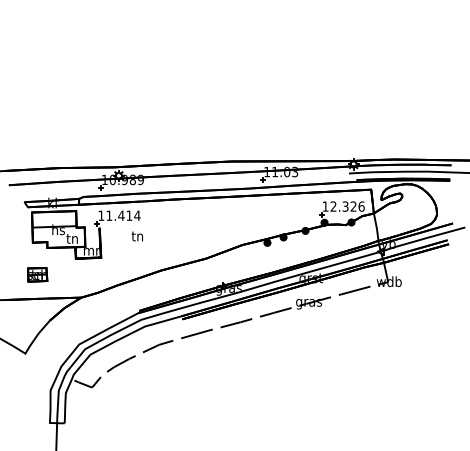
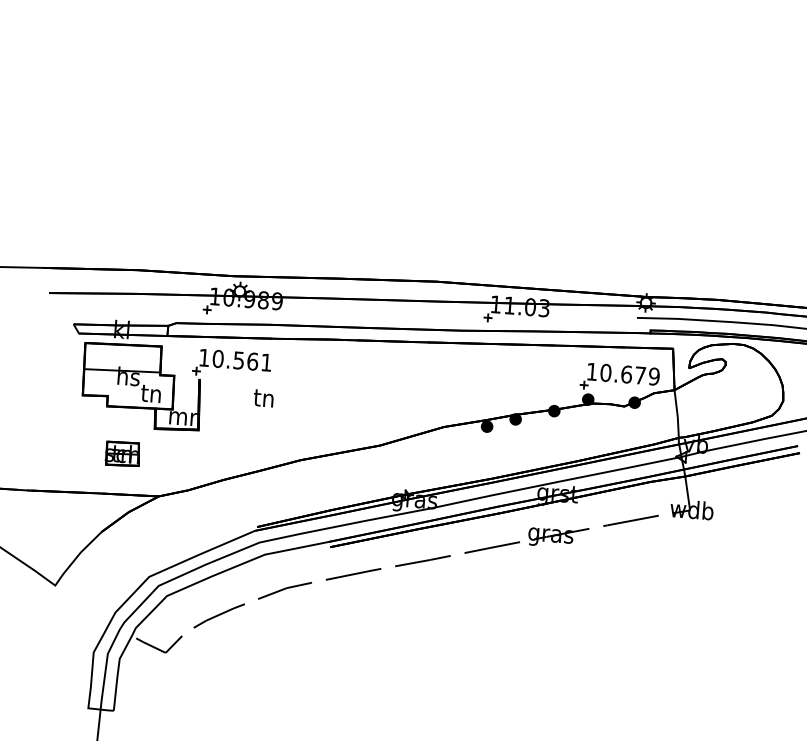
text: (347, 206) -> (629, 374), 12.326 -> 10.679
text: (123, 215) -> (242, 360), 11.414 -> 10.561
part: (37, 274) -> (122, 453), moved

